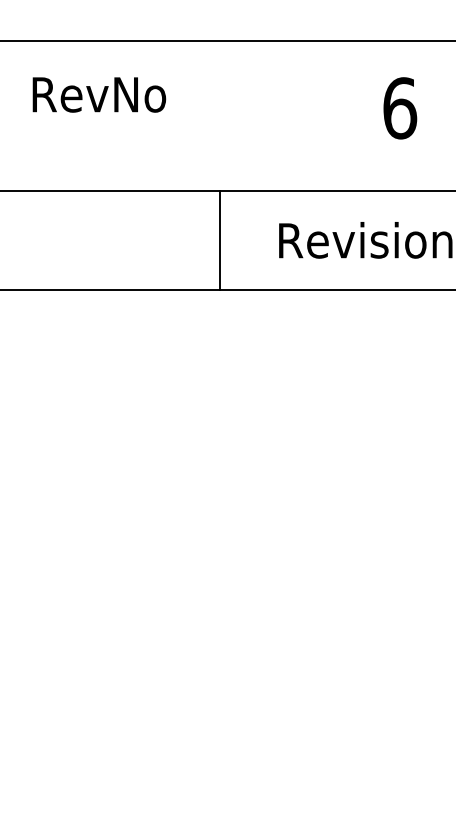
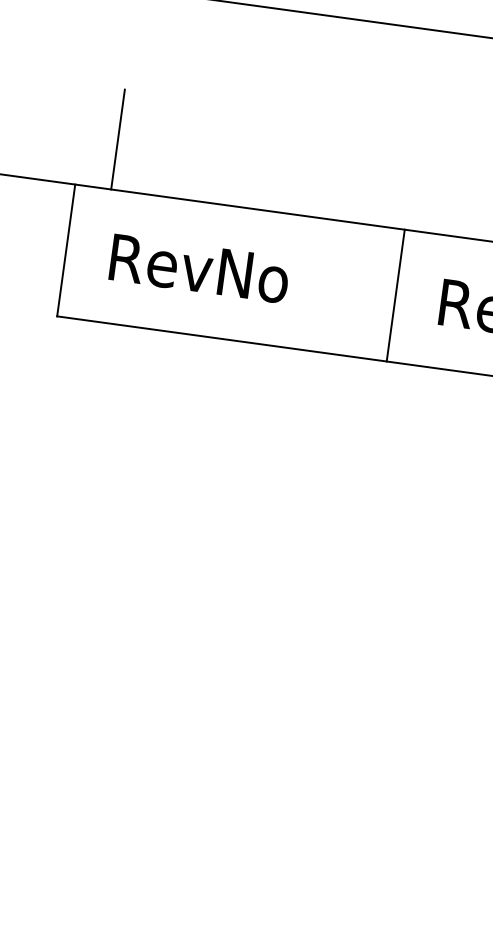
text: (99, 94) -> (199, 268), moved
line: (23, 153) -> (117, 139), added
line: (220, 240) -> (396, 295), moved

